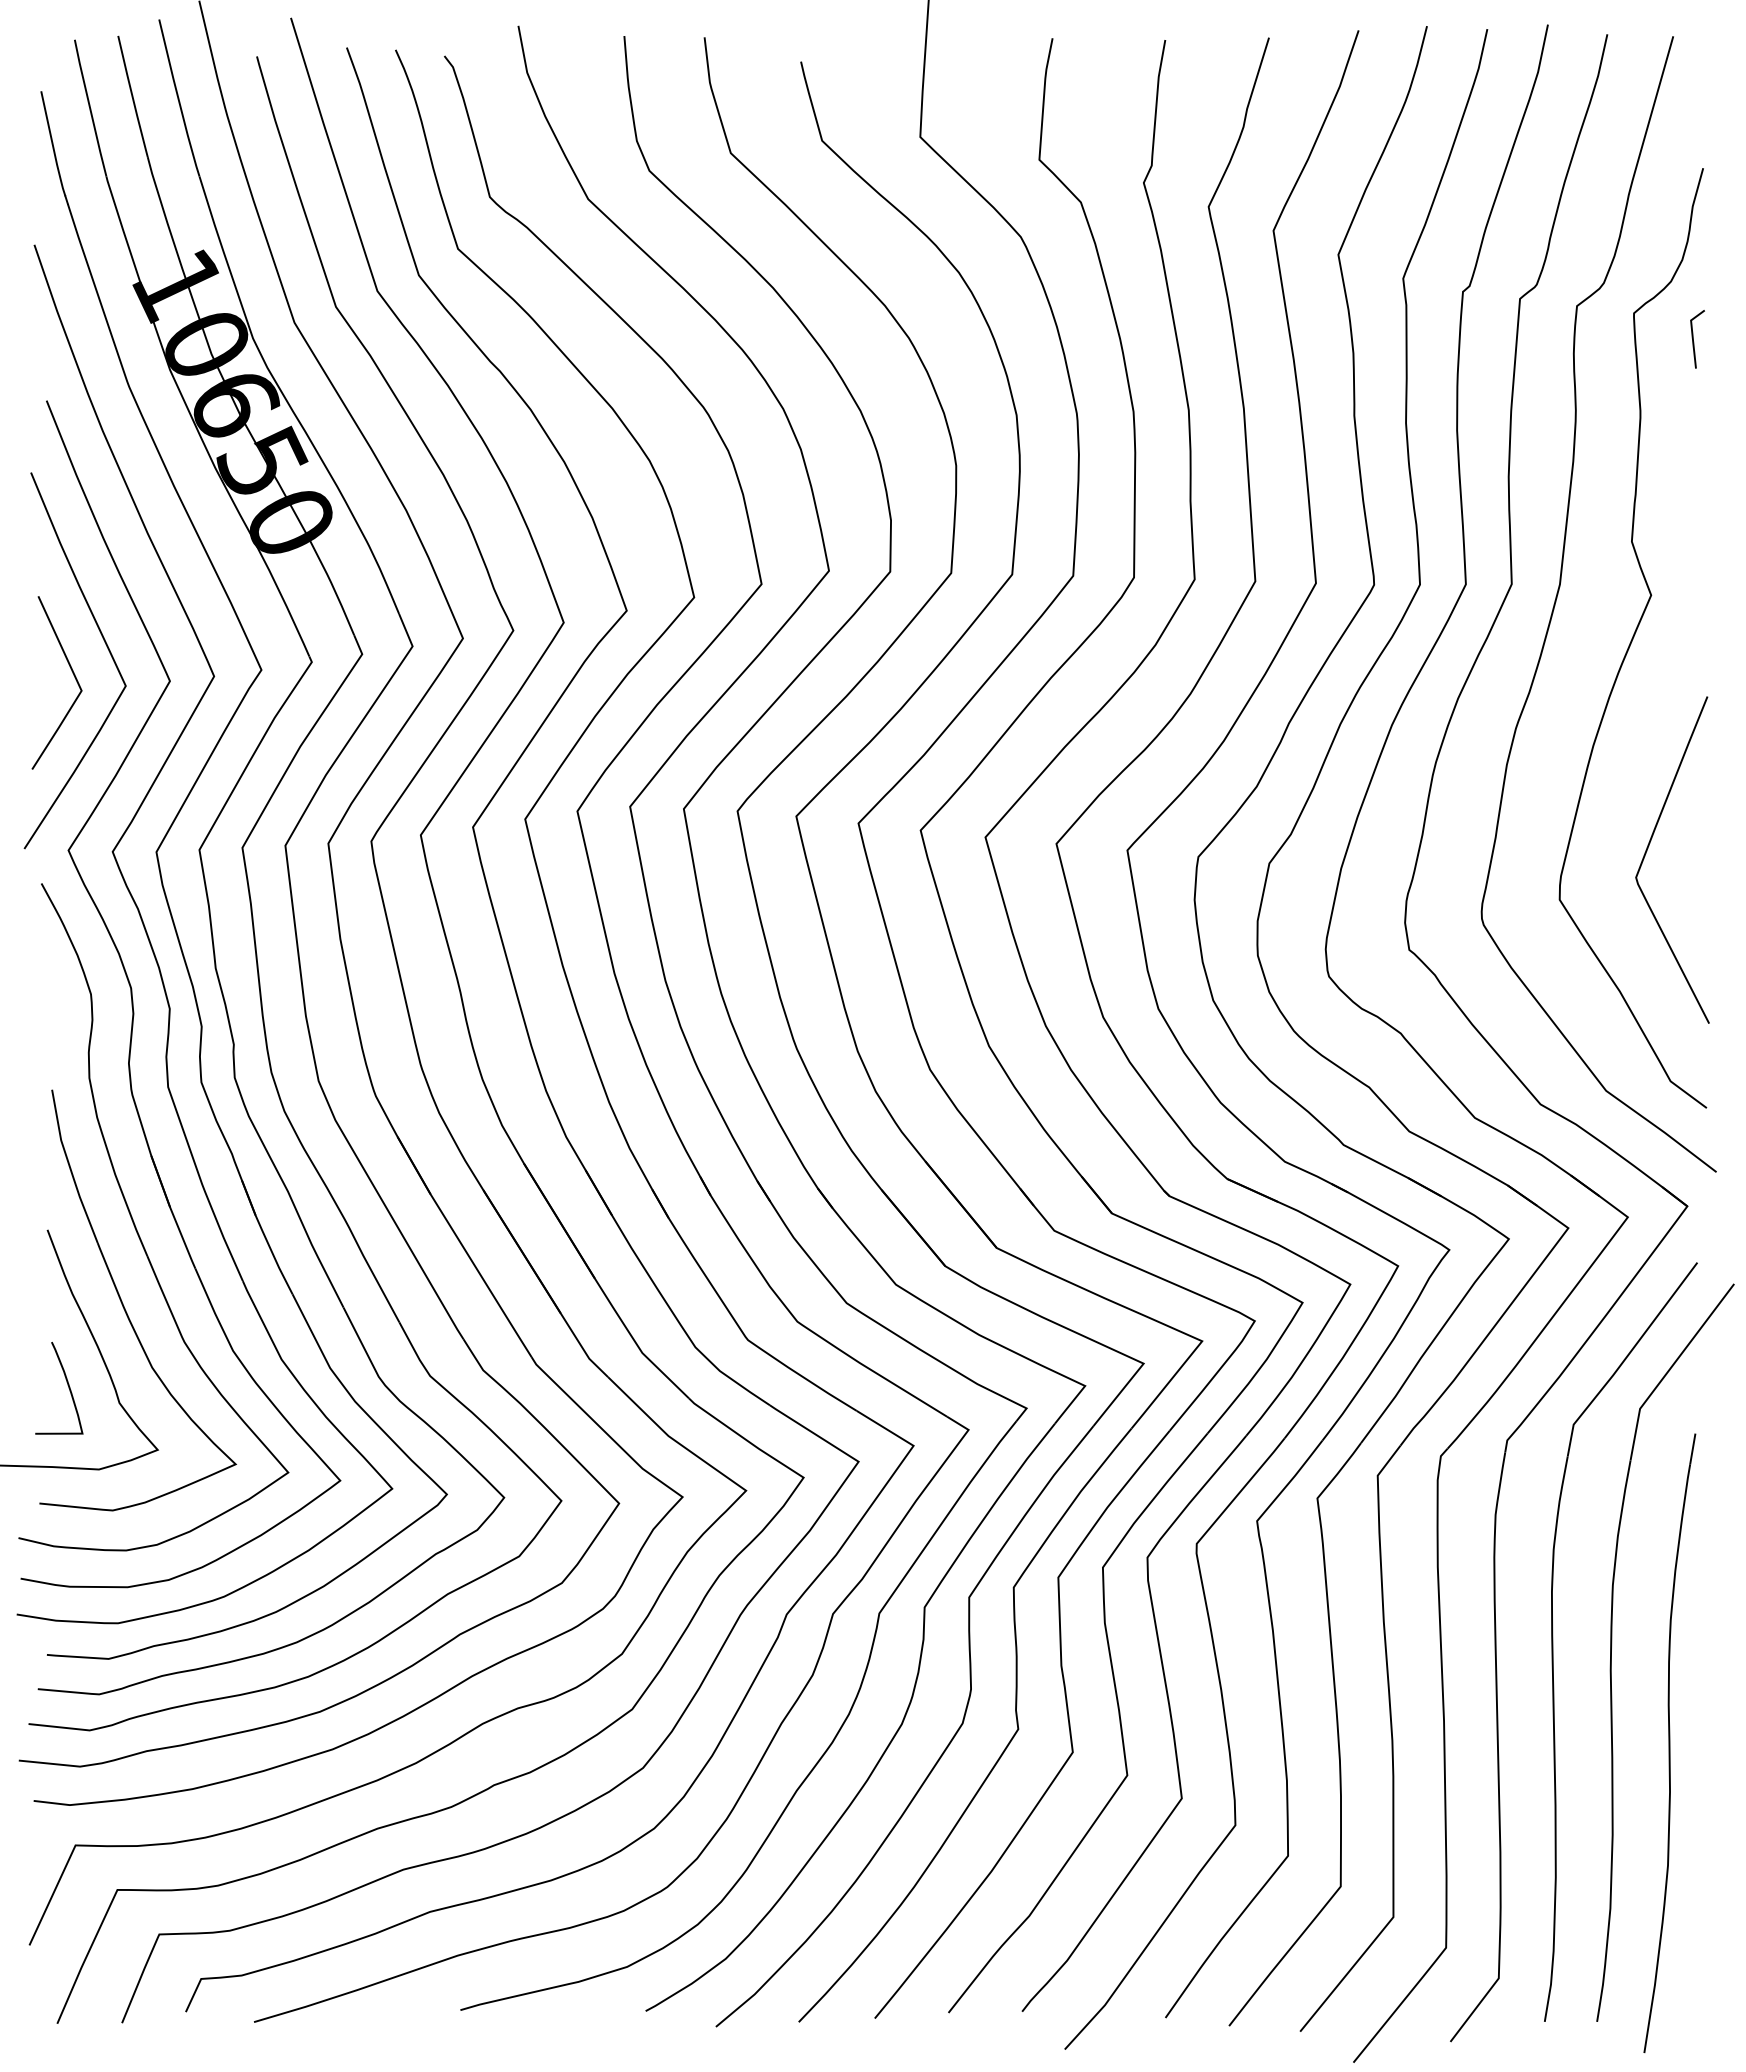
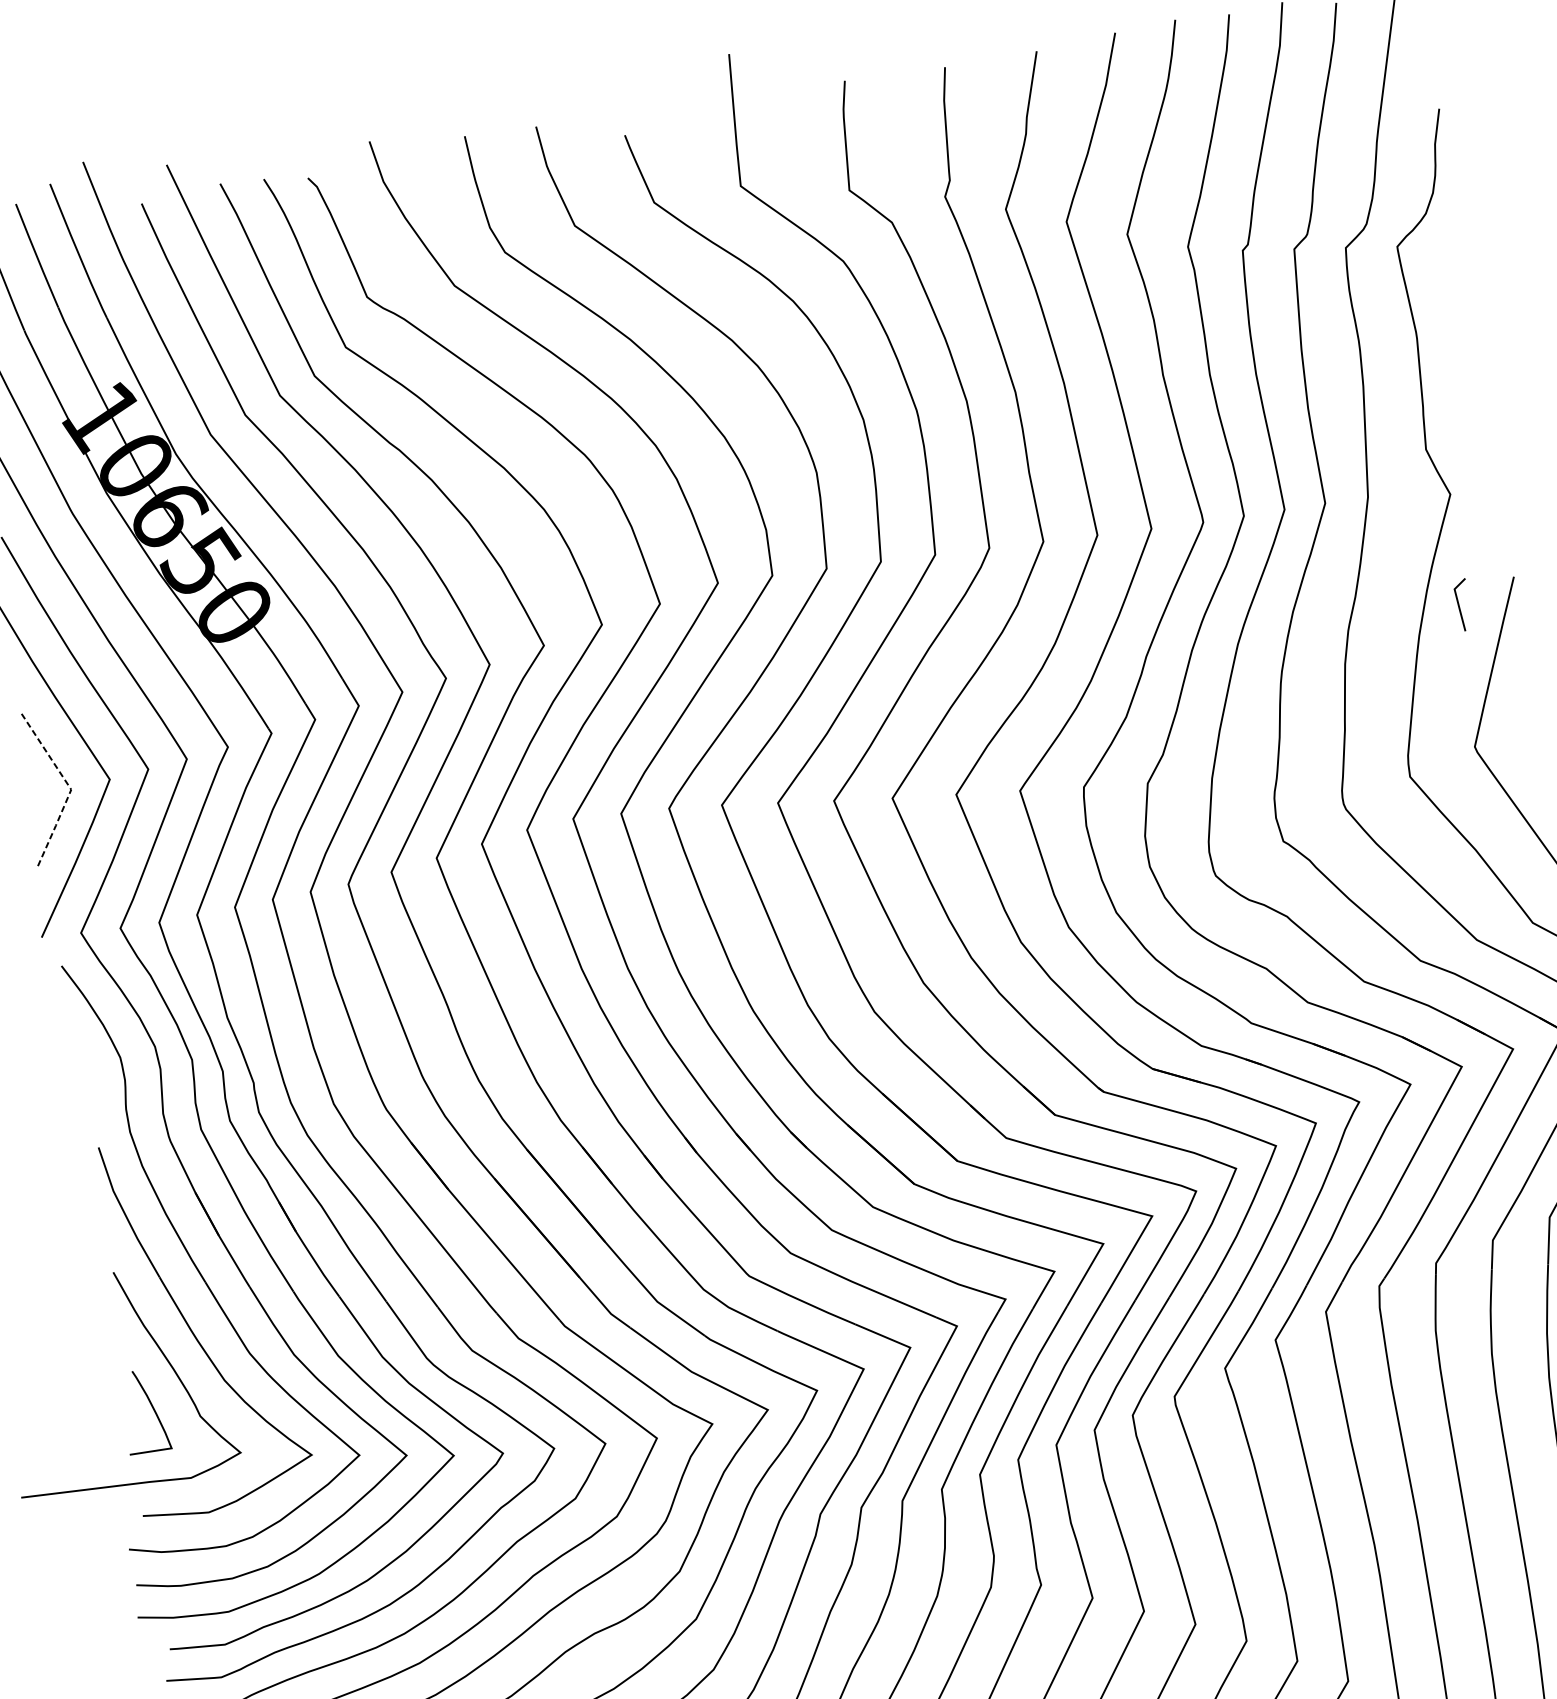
line: (1693, 339) -> (1459, 605), moved
line: (80, 687) -> (69, 786), solid -> dashed

